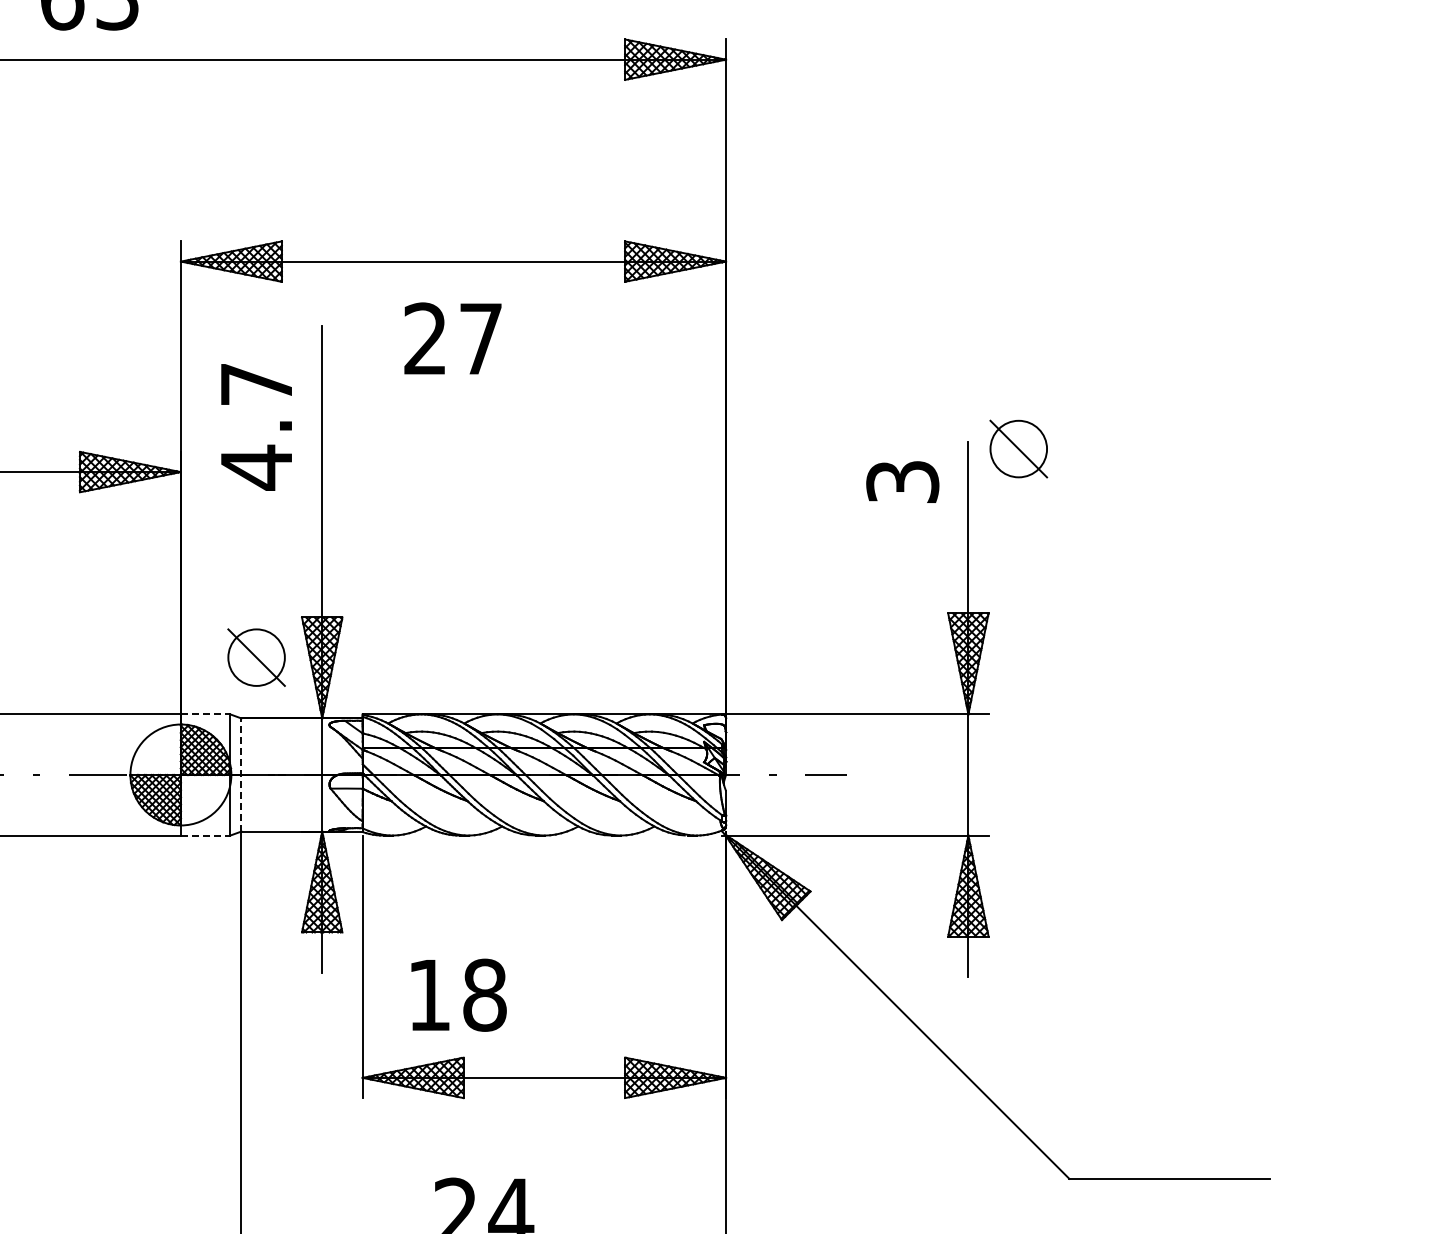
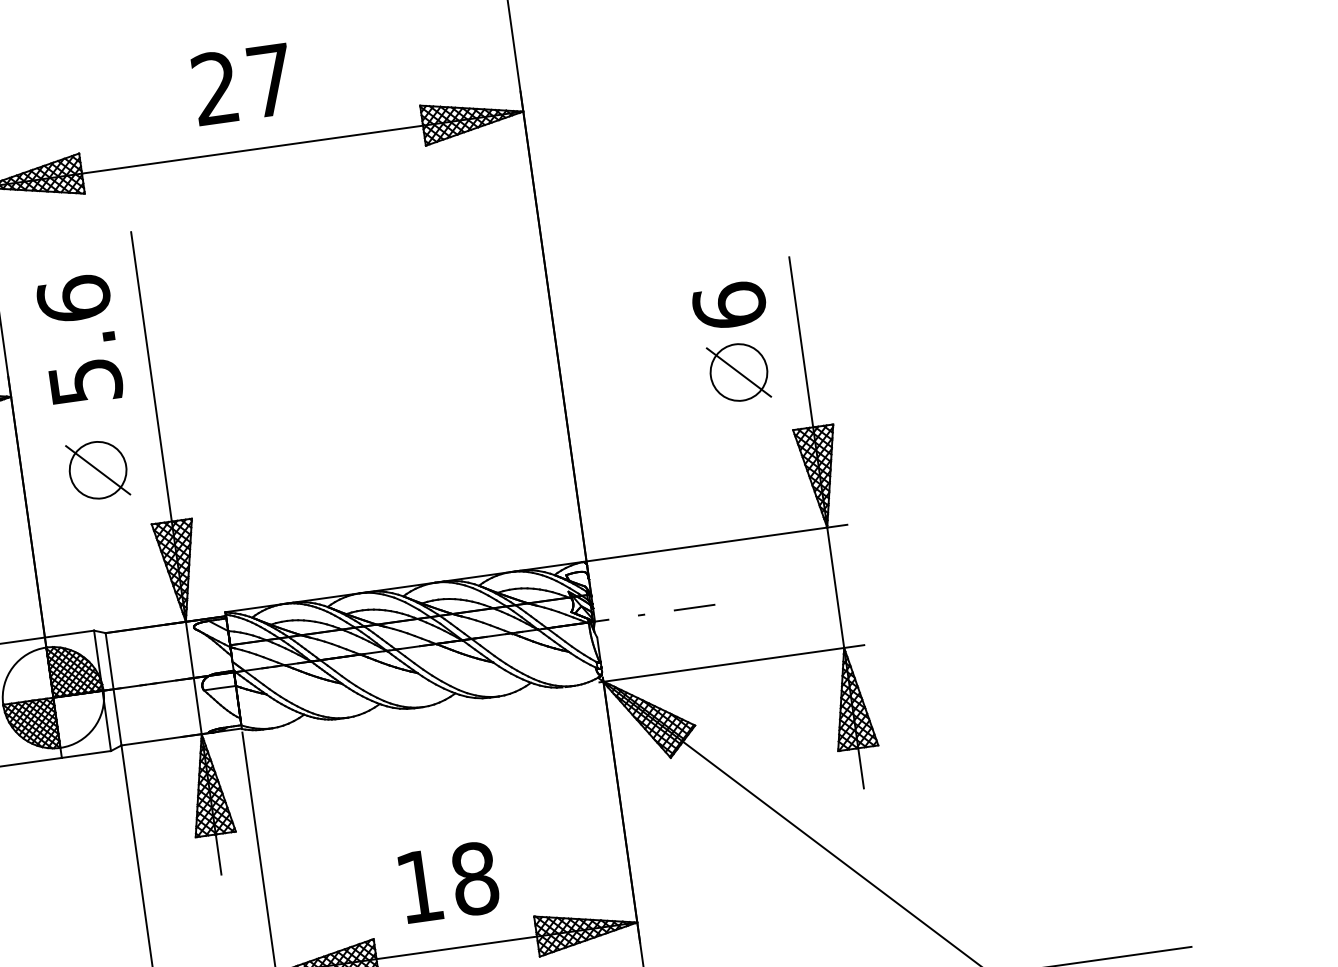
text: (452, 338) -> (242, 84), moved
text: (256, 426) -> (79, 340), 4.7 -> 5.6
part: (1018, 448) -> (738, 371), moved
text: (902, 481) -> (729, 305), 3 -> 6
part: (256, 657) -> (97, 470), moved
line: (205, 714) -> (69, 634), dashed -> solid
line: (241, 775) -> (113, 689), dashed -> solid
line: (205, 835) -> (86, 754), dashed -> solid
text: (458, 994) -> (448, 881), moved

